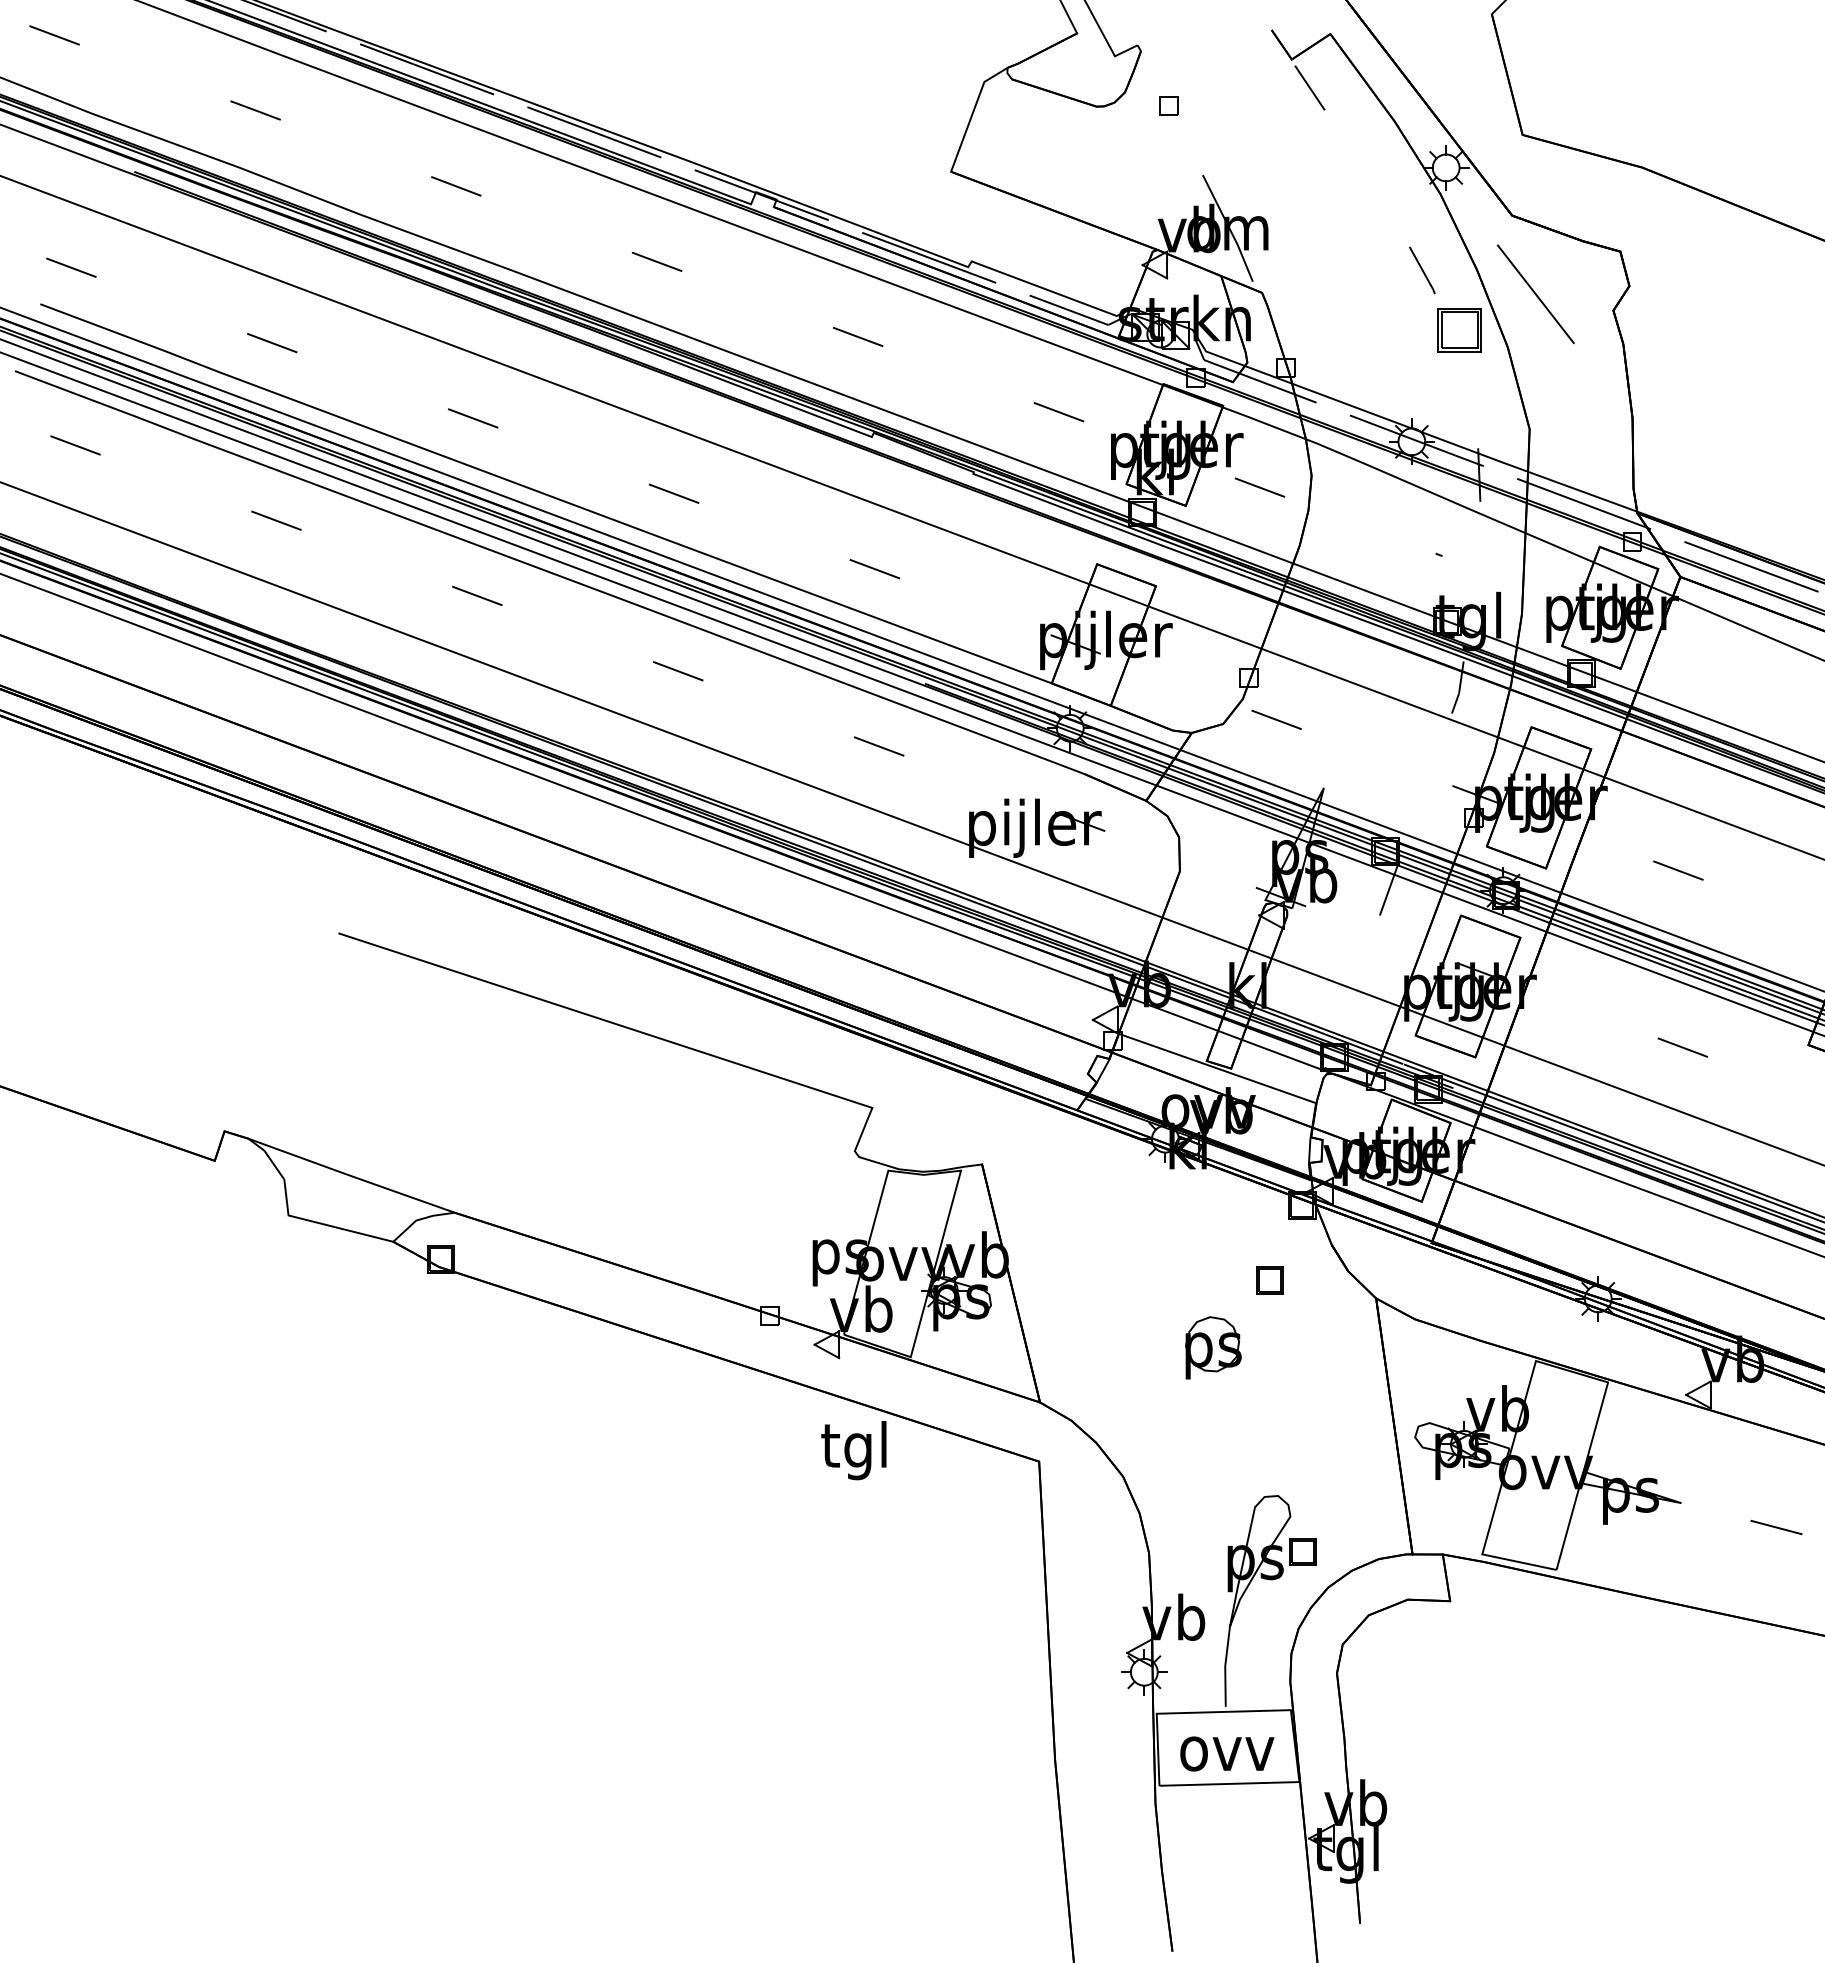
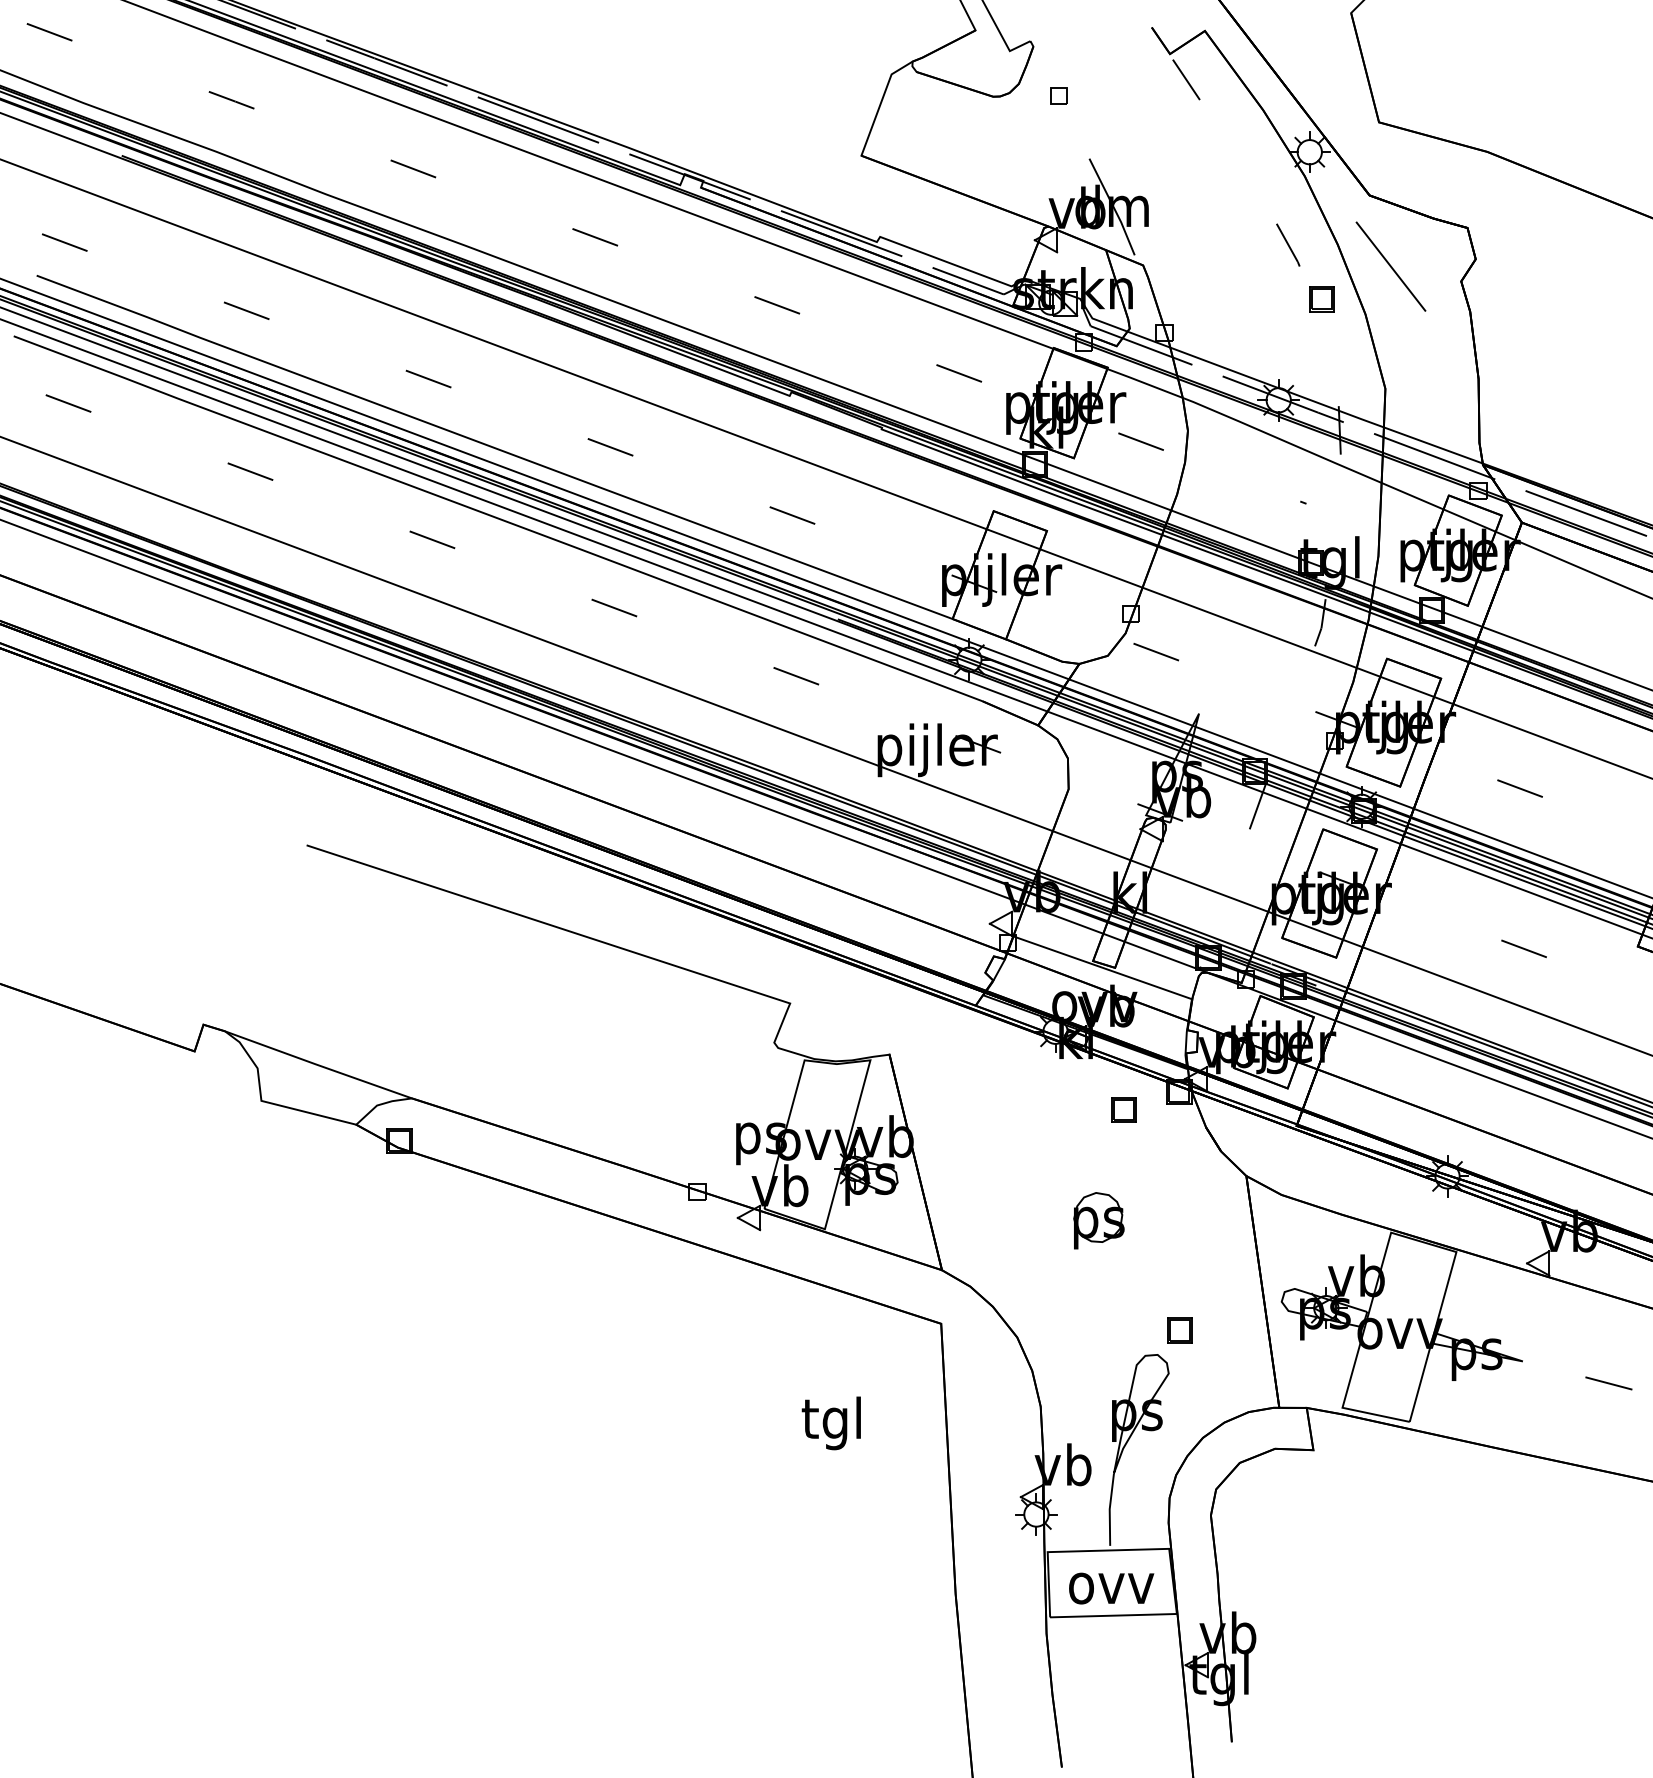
part: (1459, 330) -> (1321, 299), size x0.62
part: (1269, 1280) -> (1123, 1109), moved
text: (853, 1450) -> (831, 1423), moved
part: (1302, 1551) -> (1179, 1330), moved

